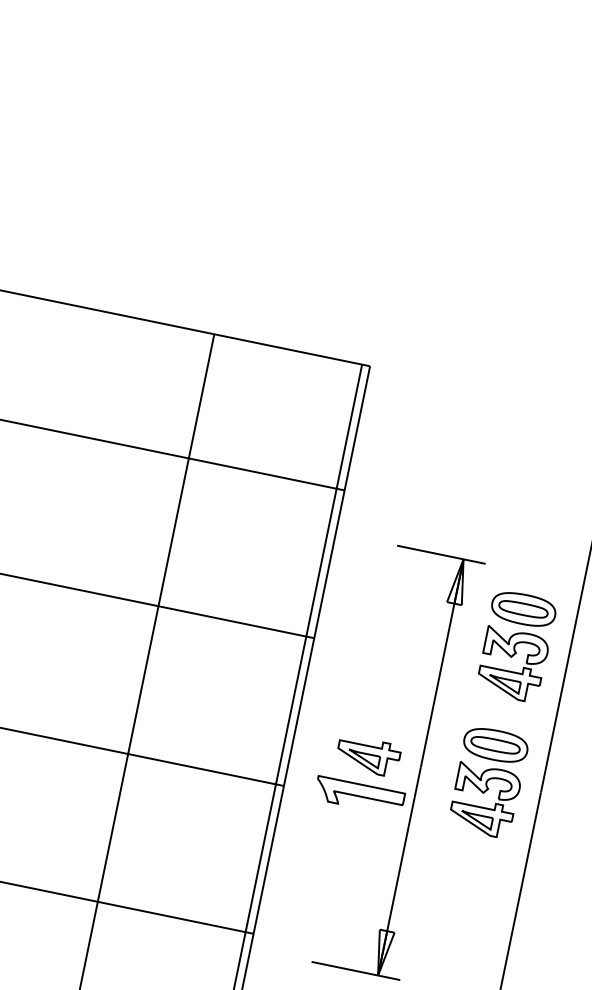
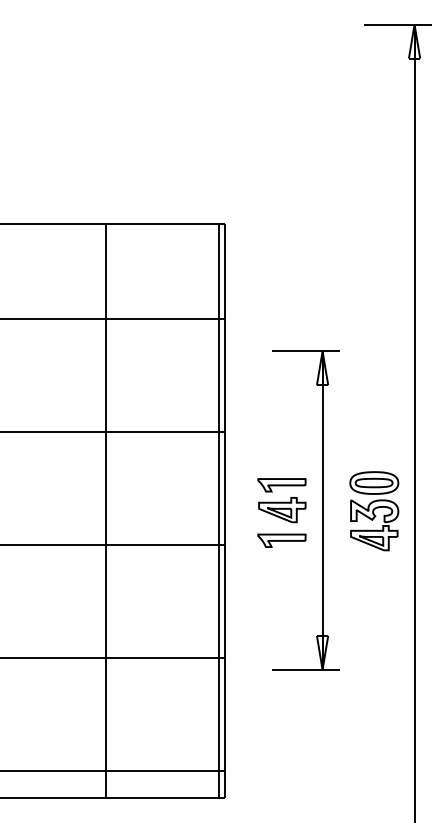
part: (516, 646) -> (374, 407), removed
part: (373, 723) -> (281, 485), added
part: (359, 795) -> (281, 540), size x0.71

